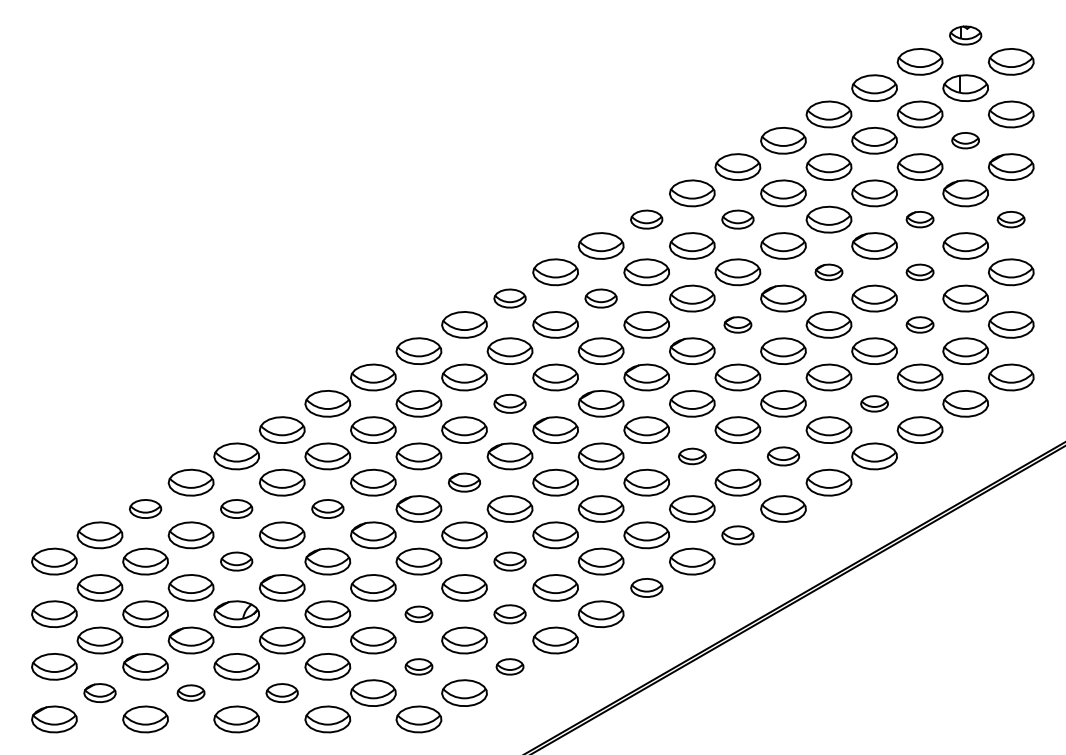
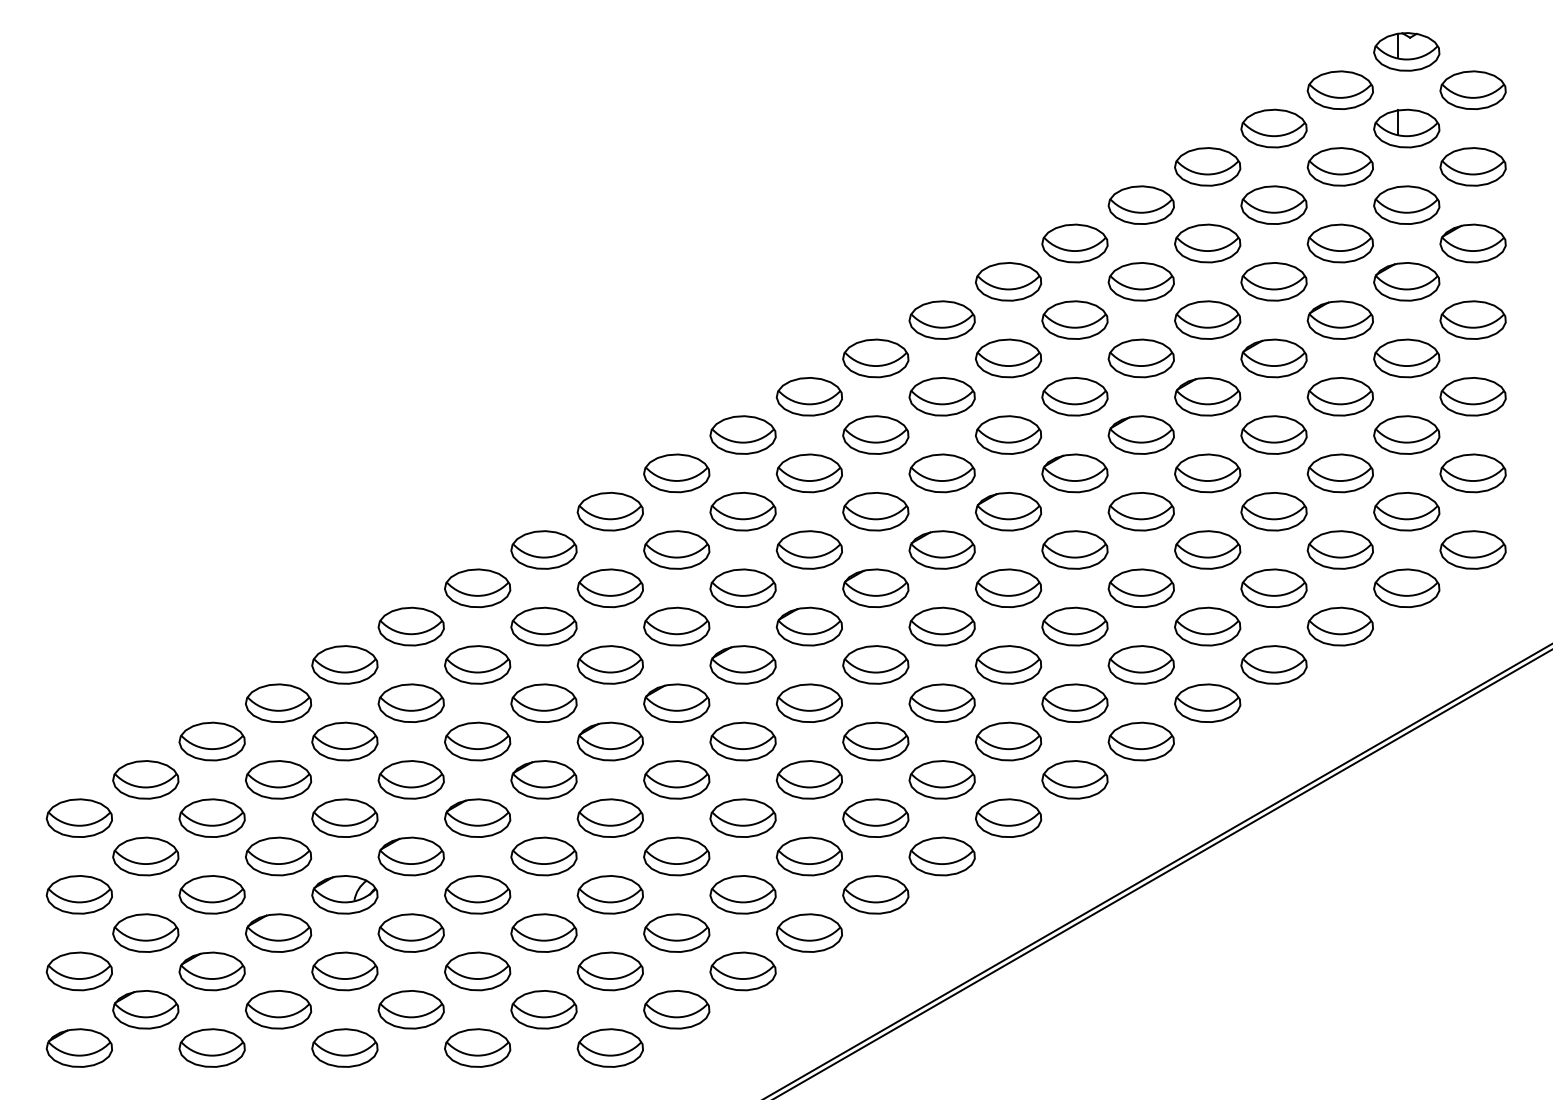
part: (965, 35) -> (1406, 51), size x1.43
part: (965, 140) -> (1406, 204), size x1.67
part: (646, 219) -> (941, 319), size x1.43
part: (737, 219) -> (1074, 319), size x1.43
part: (919, 219) -> (1339, 319), size x1.67
part: (1010, 219) -> (1472, 319), size x1.67
part: (828, 272) -> (1206, 397), size x1.67
part: (919, 272) -> (1339, 397), size x1.67
part: (509, 298) -> (742, 434), size x1.43
part: (600, 298) -> (874, 434), size x1.43
part: (737, 324) -> (1074, 472), size x1.67
part: (919, 324) -> (1339, 472), size x1.67
part: (509, 403) -> (742, 587), size x1.43
part: (874, 403) -> (1273, 587), size x1.67
part: (692, 456) -> (1008, 665), size x1.67
part: (783, 456) -> (1141, 665), size x1.43
part: (464, 482) -> (676, 702), size x1.43
part: (145, 508) -> (212, 740), size x1.43
part: (236, 508) -> (344, 740), size x1.43
part: (327, 508) -> (477, 740), size x1.43
part: (737, 535) -> (1074, 780), size x1.43
part: (236, 561) -> (344, 818), size x1.43
part: (509, 561) -> (742, 818), size x1.43
part: (646, 587) -> (941, 855), size x1.43
part: (418, 614) -> (609, 895), size x1.67
part: (509, 614) -> (742, 895), size x1.43
part: (418, 666) -> (609, 970), size x1.67
part: (509, 666) -> (742, 970), size x1.67
part: (99, 692) -> (145, 1008), size x1.43
part: (190, 692) -> (277, 1008), size x1.67
part: (281, 692) -> (410, 1008), size x1.43

